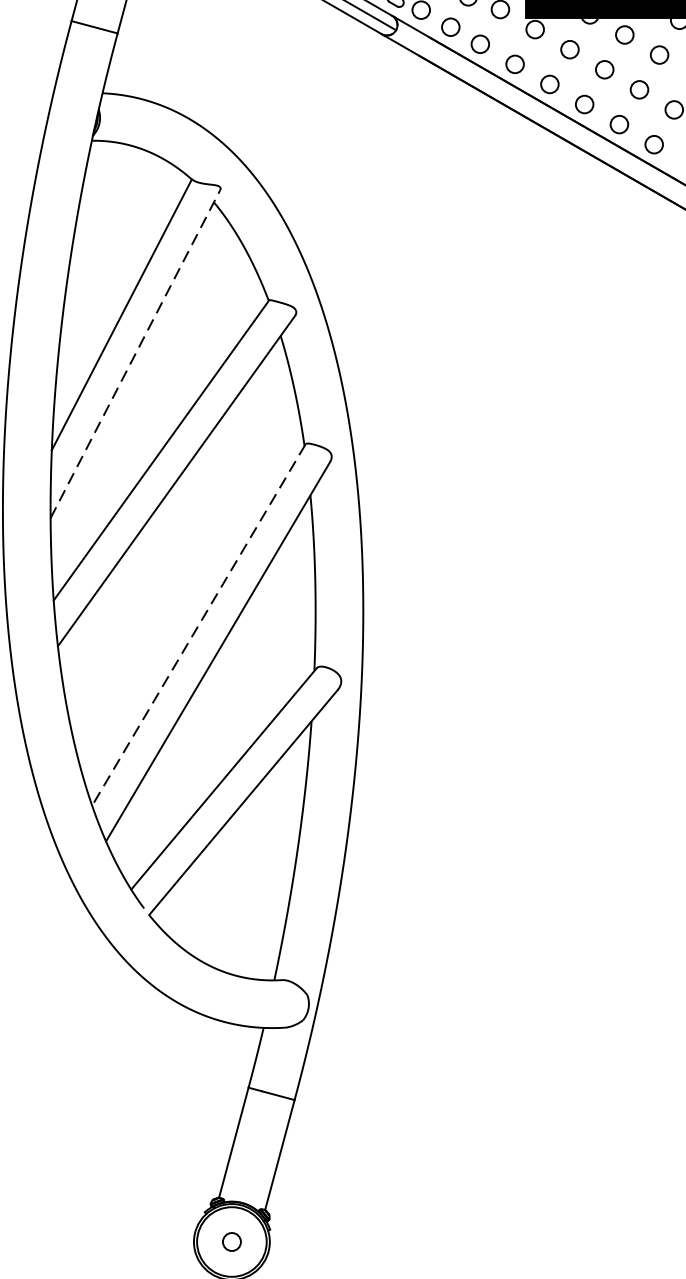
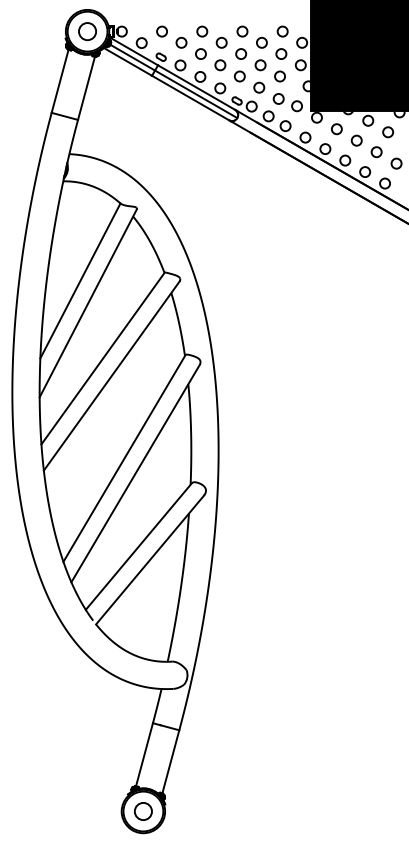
line: (135, 354) -> (88, 303), dashed -> solid
line: (198, 625) -> (124, 458), dashed -> solid
circle: (232, 1241) -> (143, 811), size x1.67

